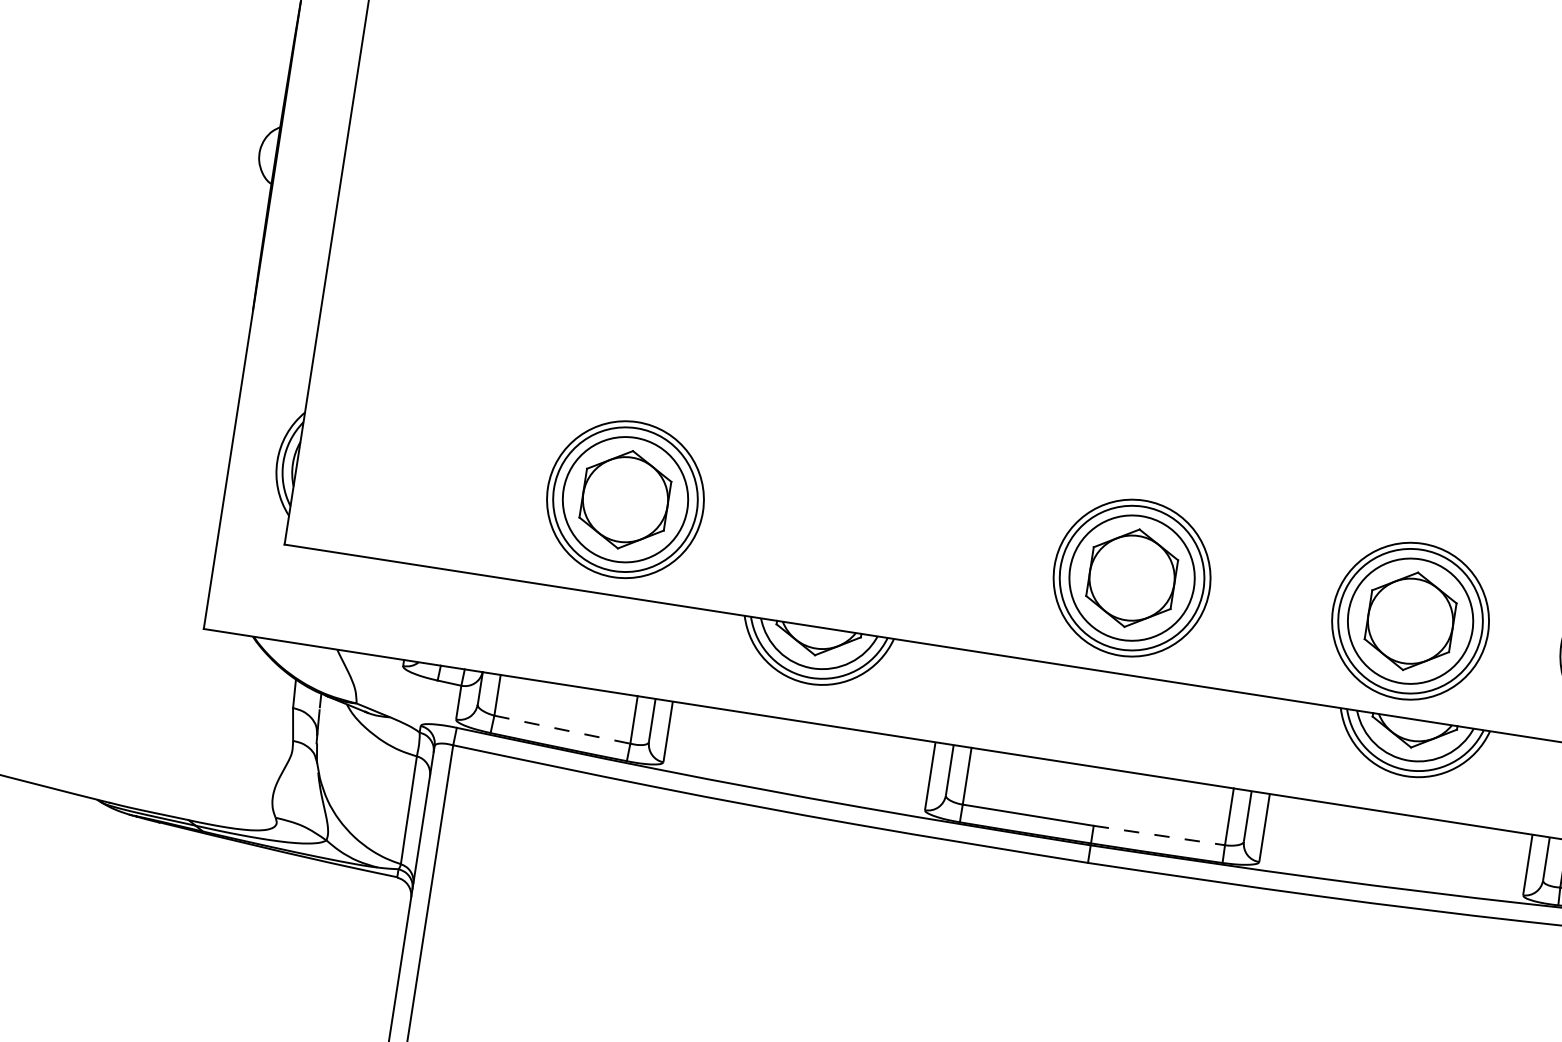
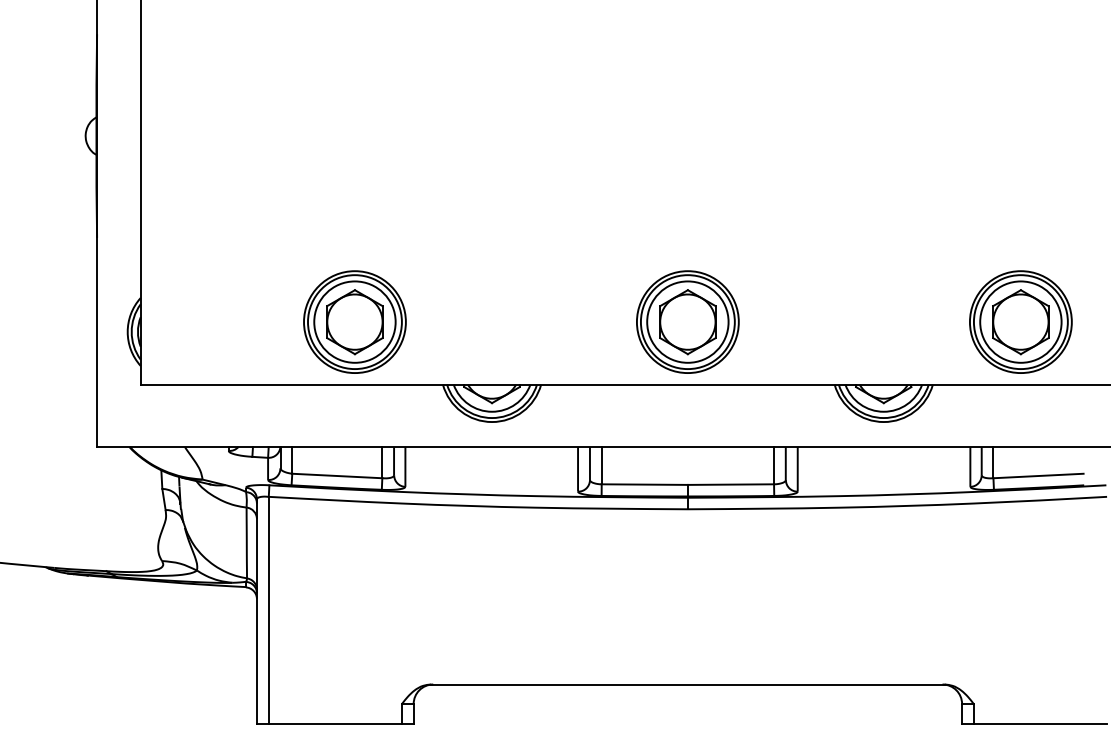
part: (1410, 620) -> (870, 321), removed
line: (562, 730) -> (337, 476), dashed -> solid
line: (1160, 835) -> (731, 484), dashed -> solid

